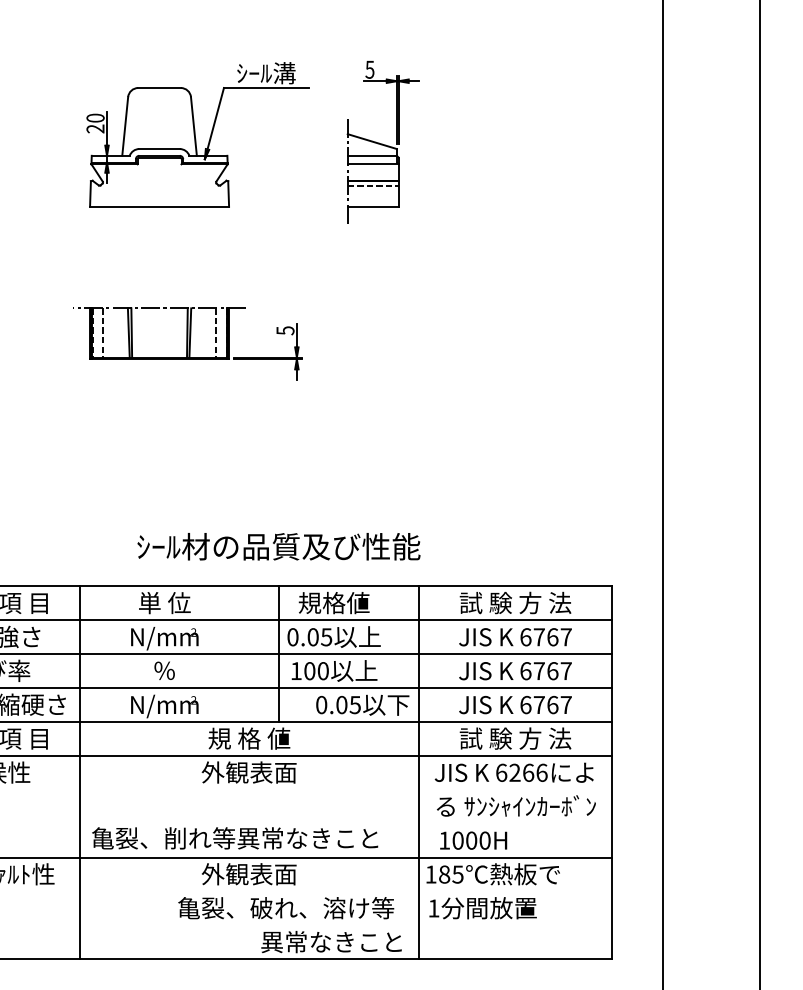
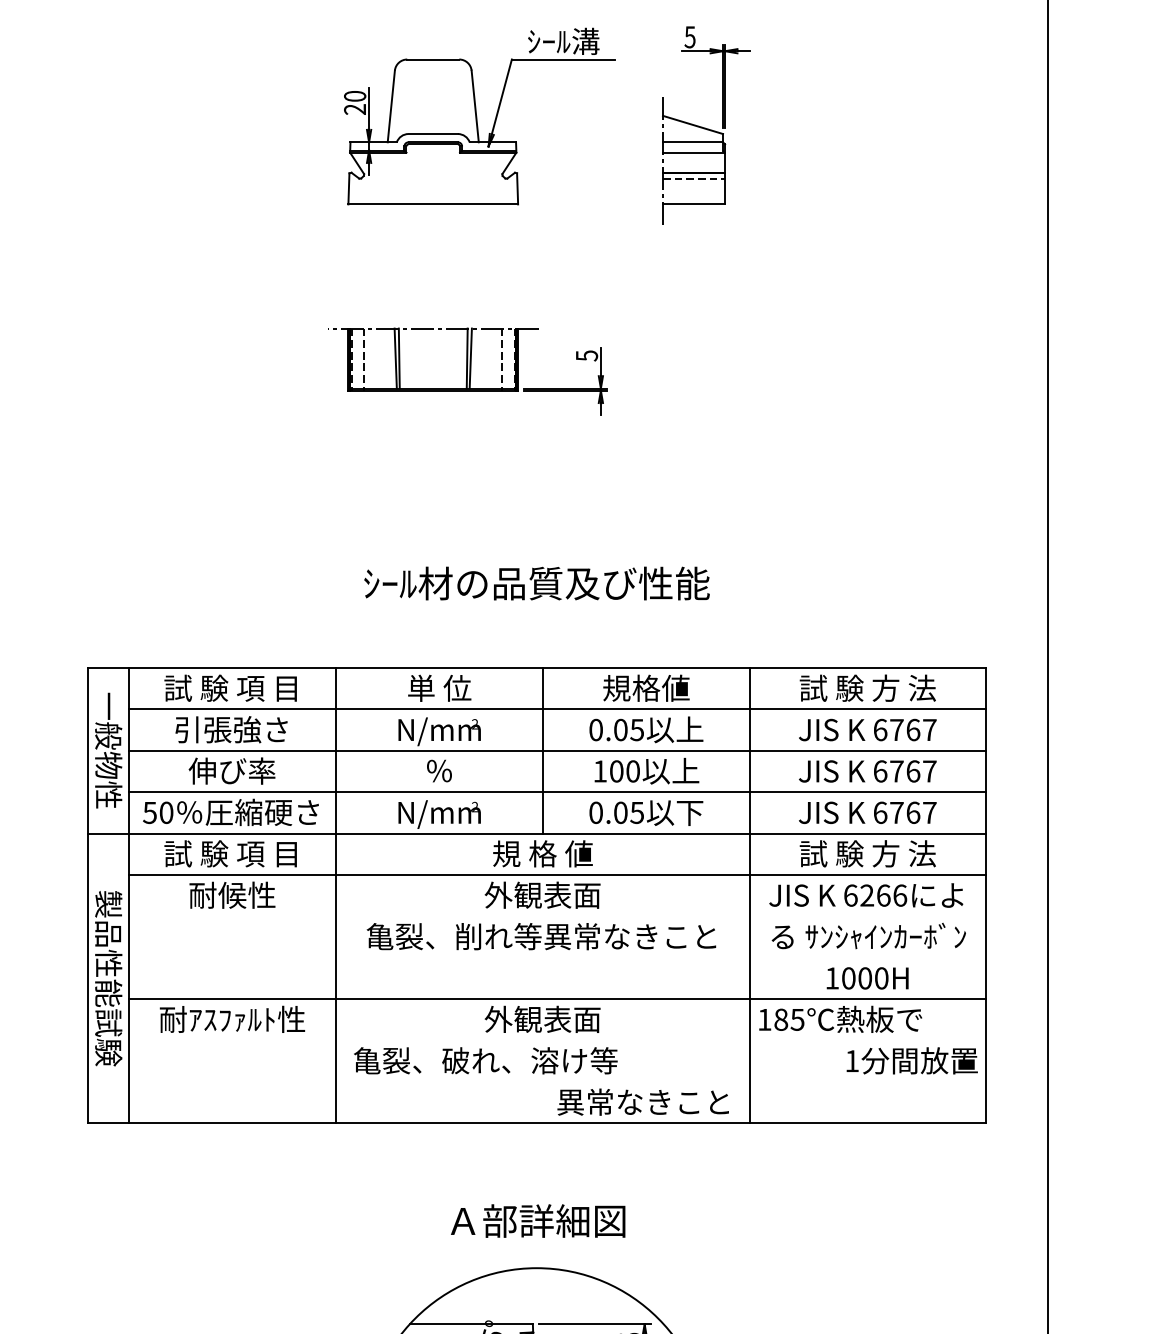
text: (278, 546) -> (536, 583), moved
line: (278, 653) -> (542, 750), moved
text: (362, 704) -> (646, 812), moved
text: (235, 838) -> (541, 936), moved
text: (473, 840) -> (867, 978), moved
text: (285, 907) -> (485, 1060), moved
text: (482, 907) -> (911, 1060), moved

